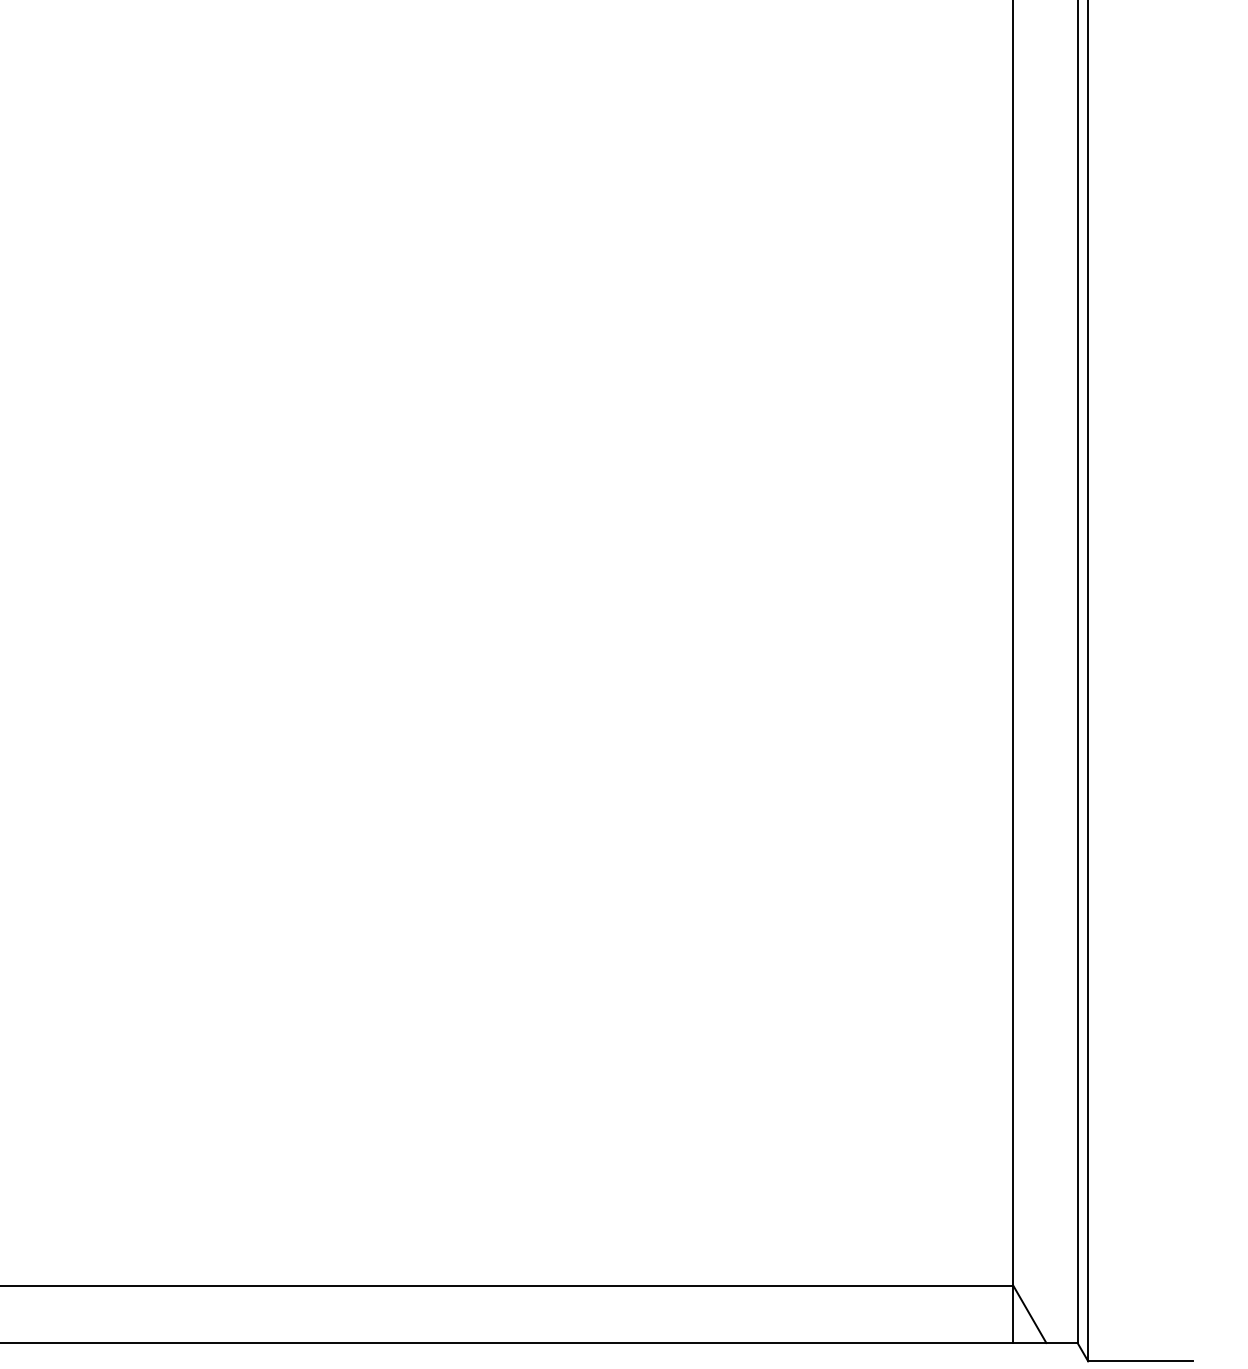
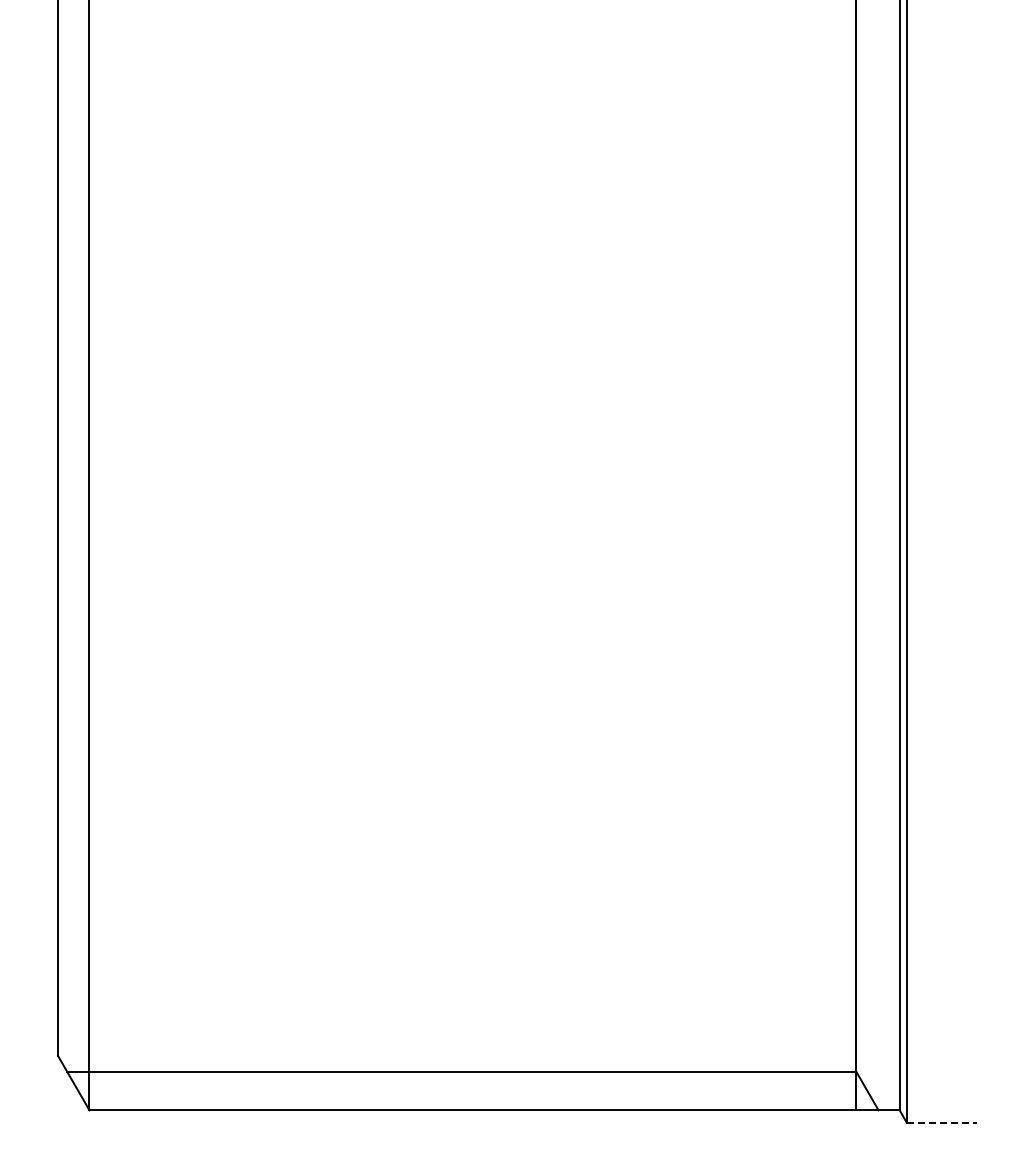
line: (1141, 1361) -> (942, 1122), solid -> dashed

